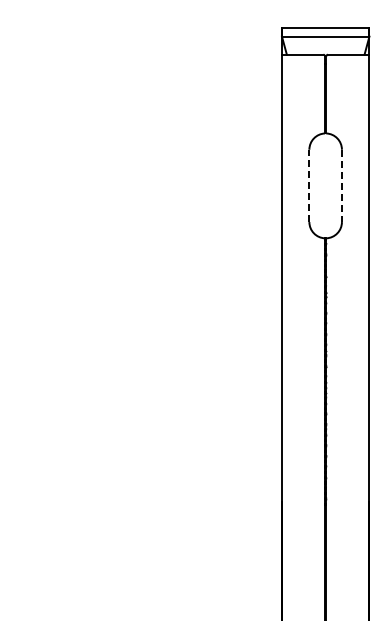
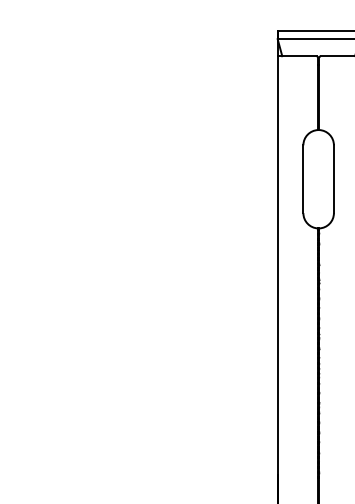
line: (309, 185) -> (303, 178), dashed -> solid
line: (342, 186) -> (334, 179), dashed -> solid

